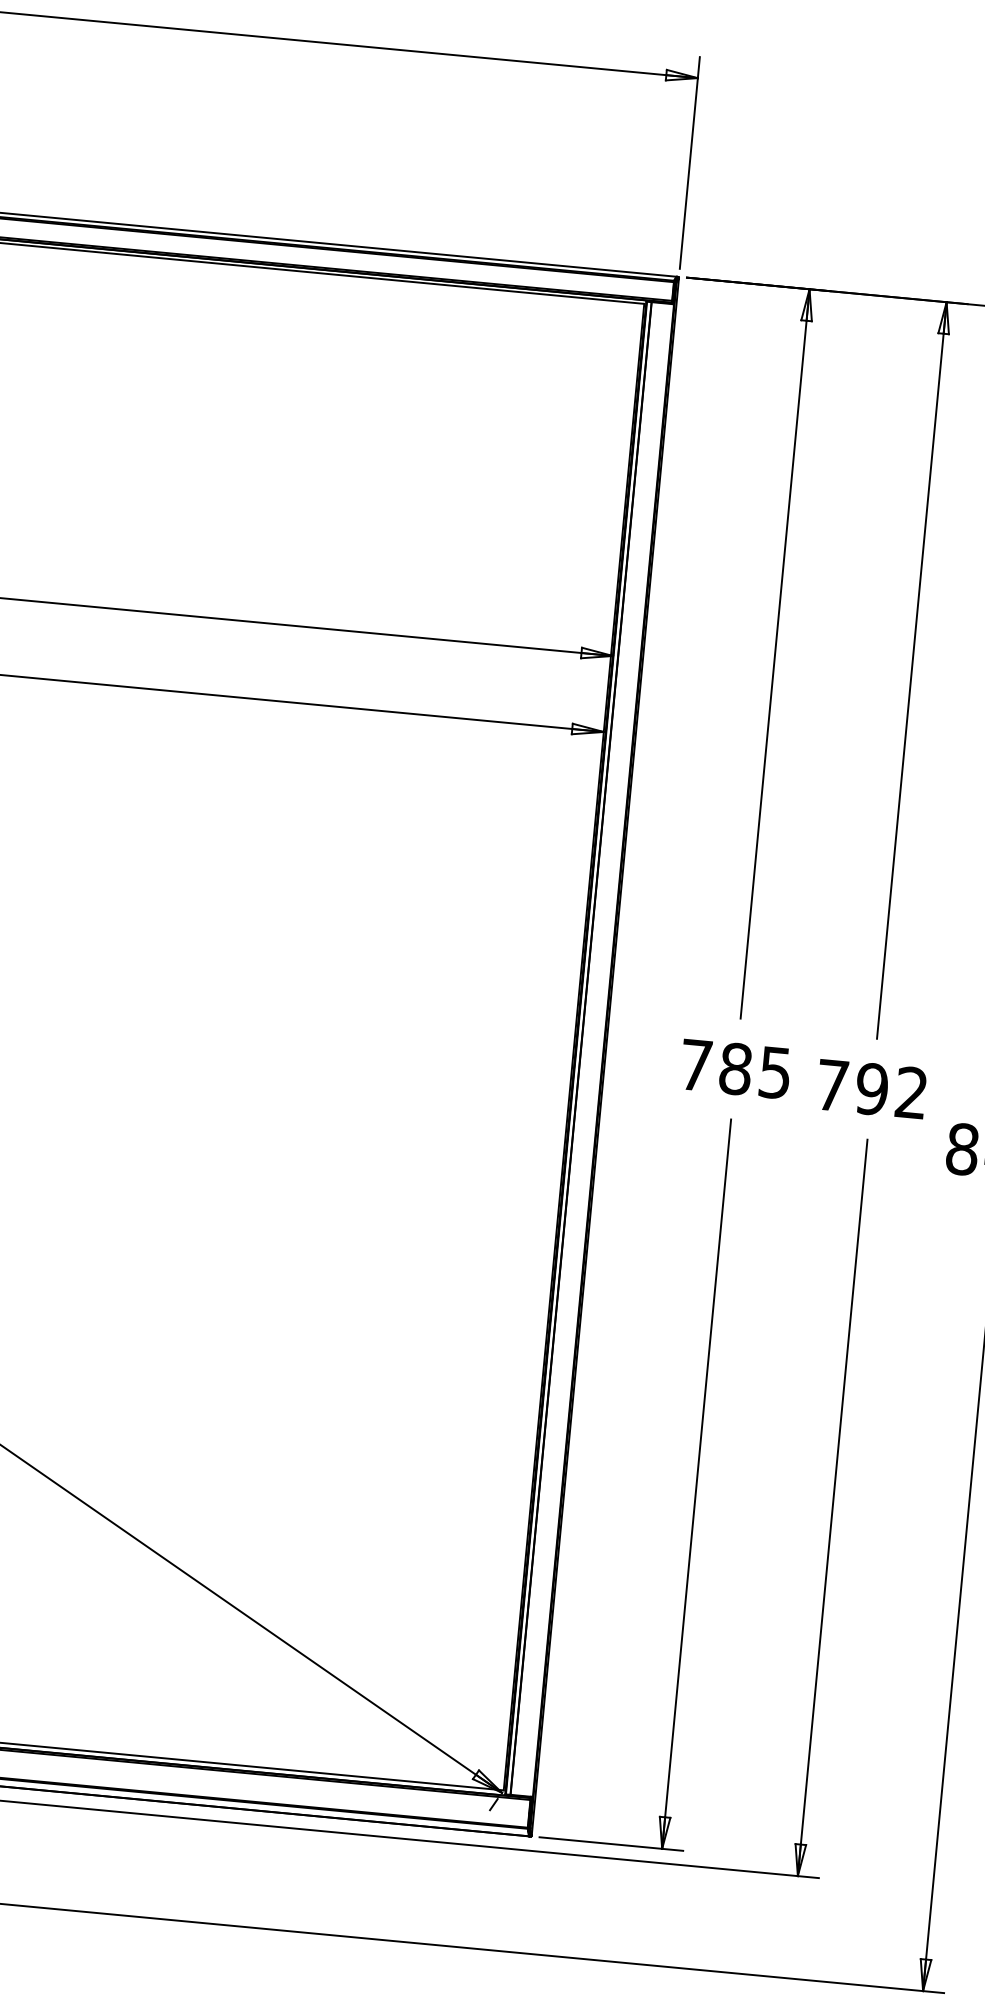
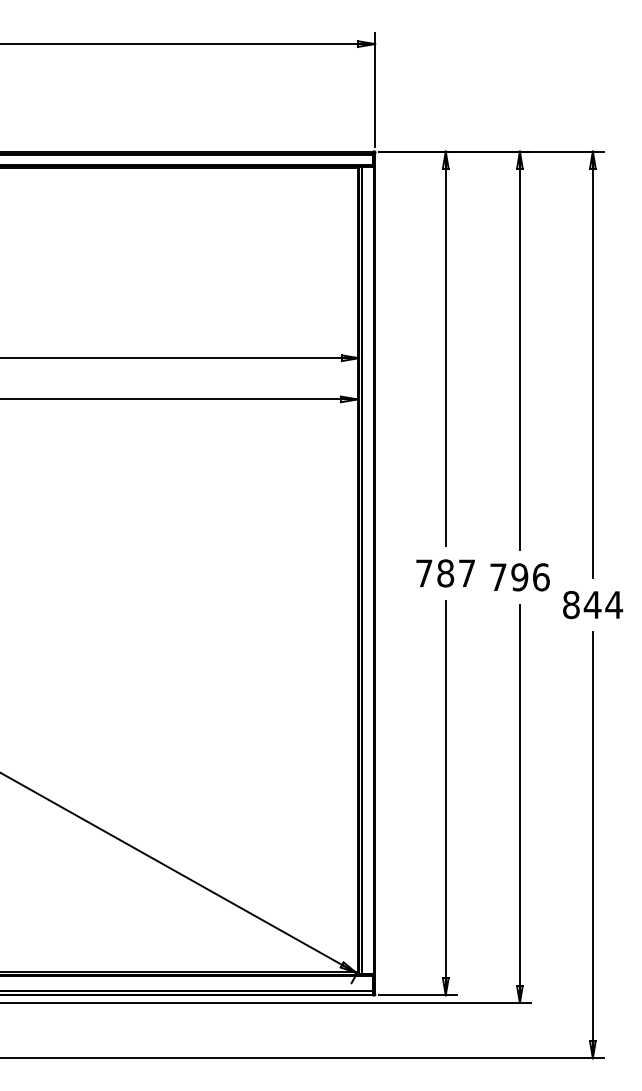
text: (774, 1072) -> (466, 573), 785 -> 787
text: (912, 1093) -> (541, 577), 792 -> 796

